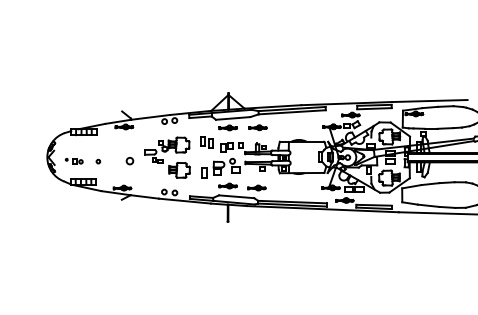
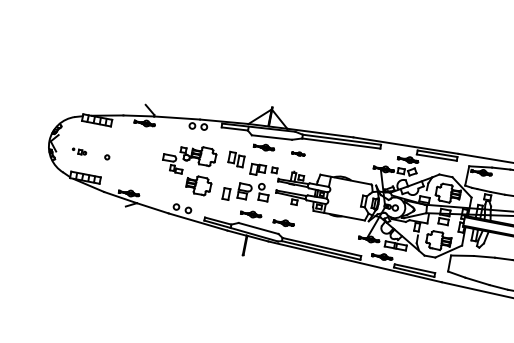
part: (257, 127) -> (297, 153), size x0.6
part: (73, 161) -> (78, 151), size x0.7
circle: (129, 161) -> (143, 164), removed

